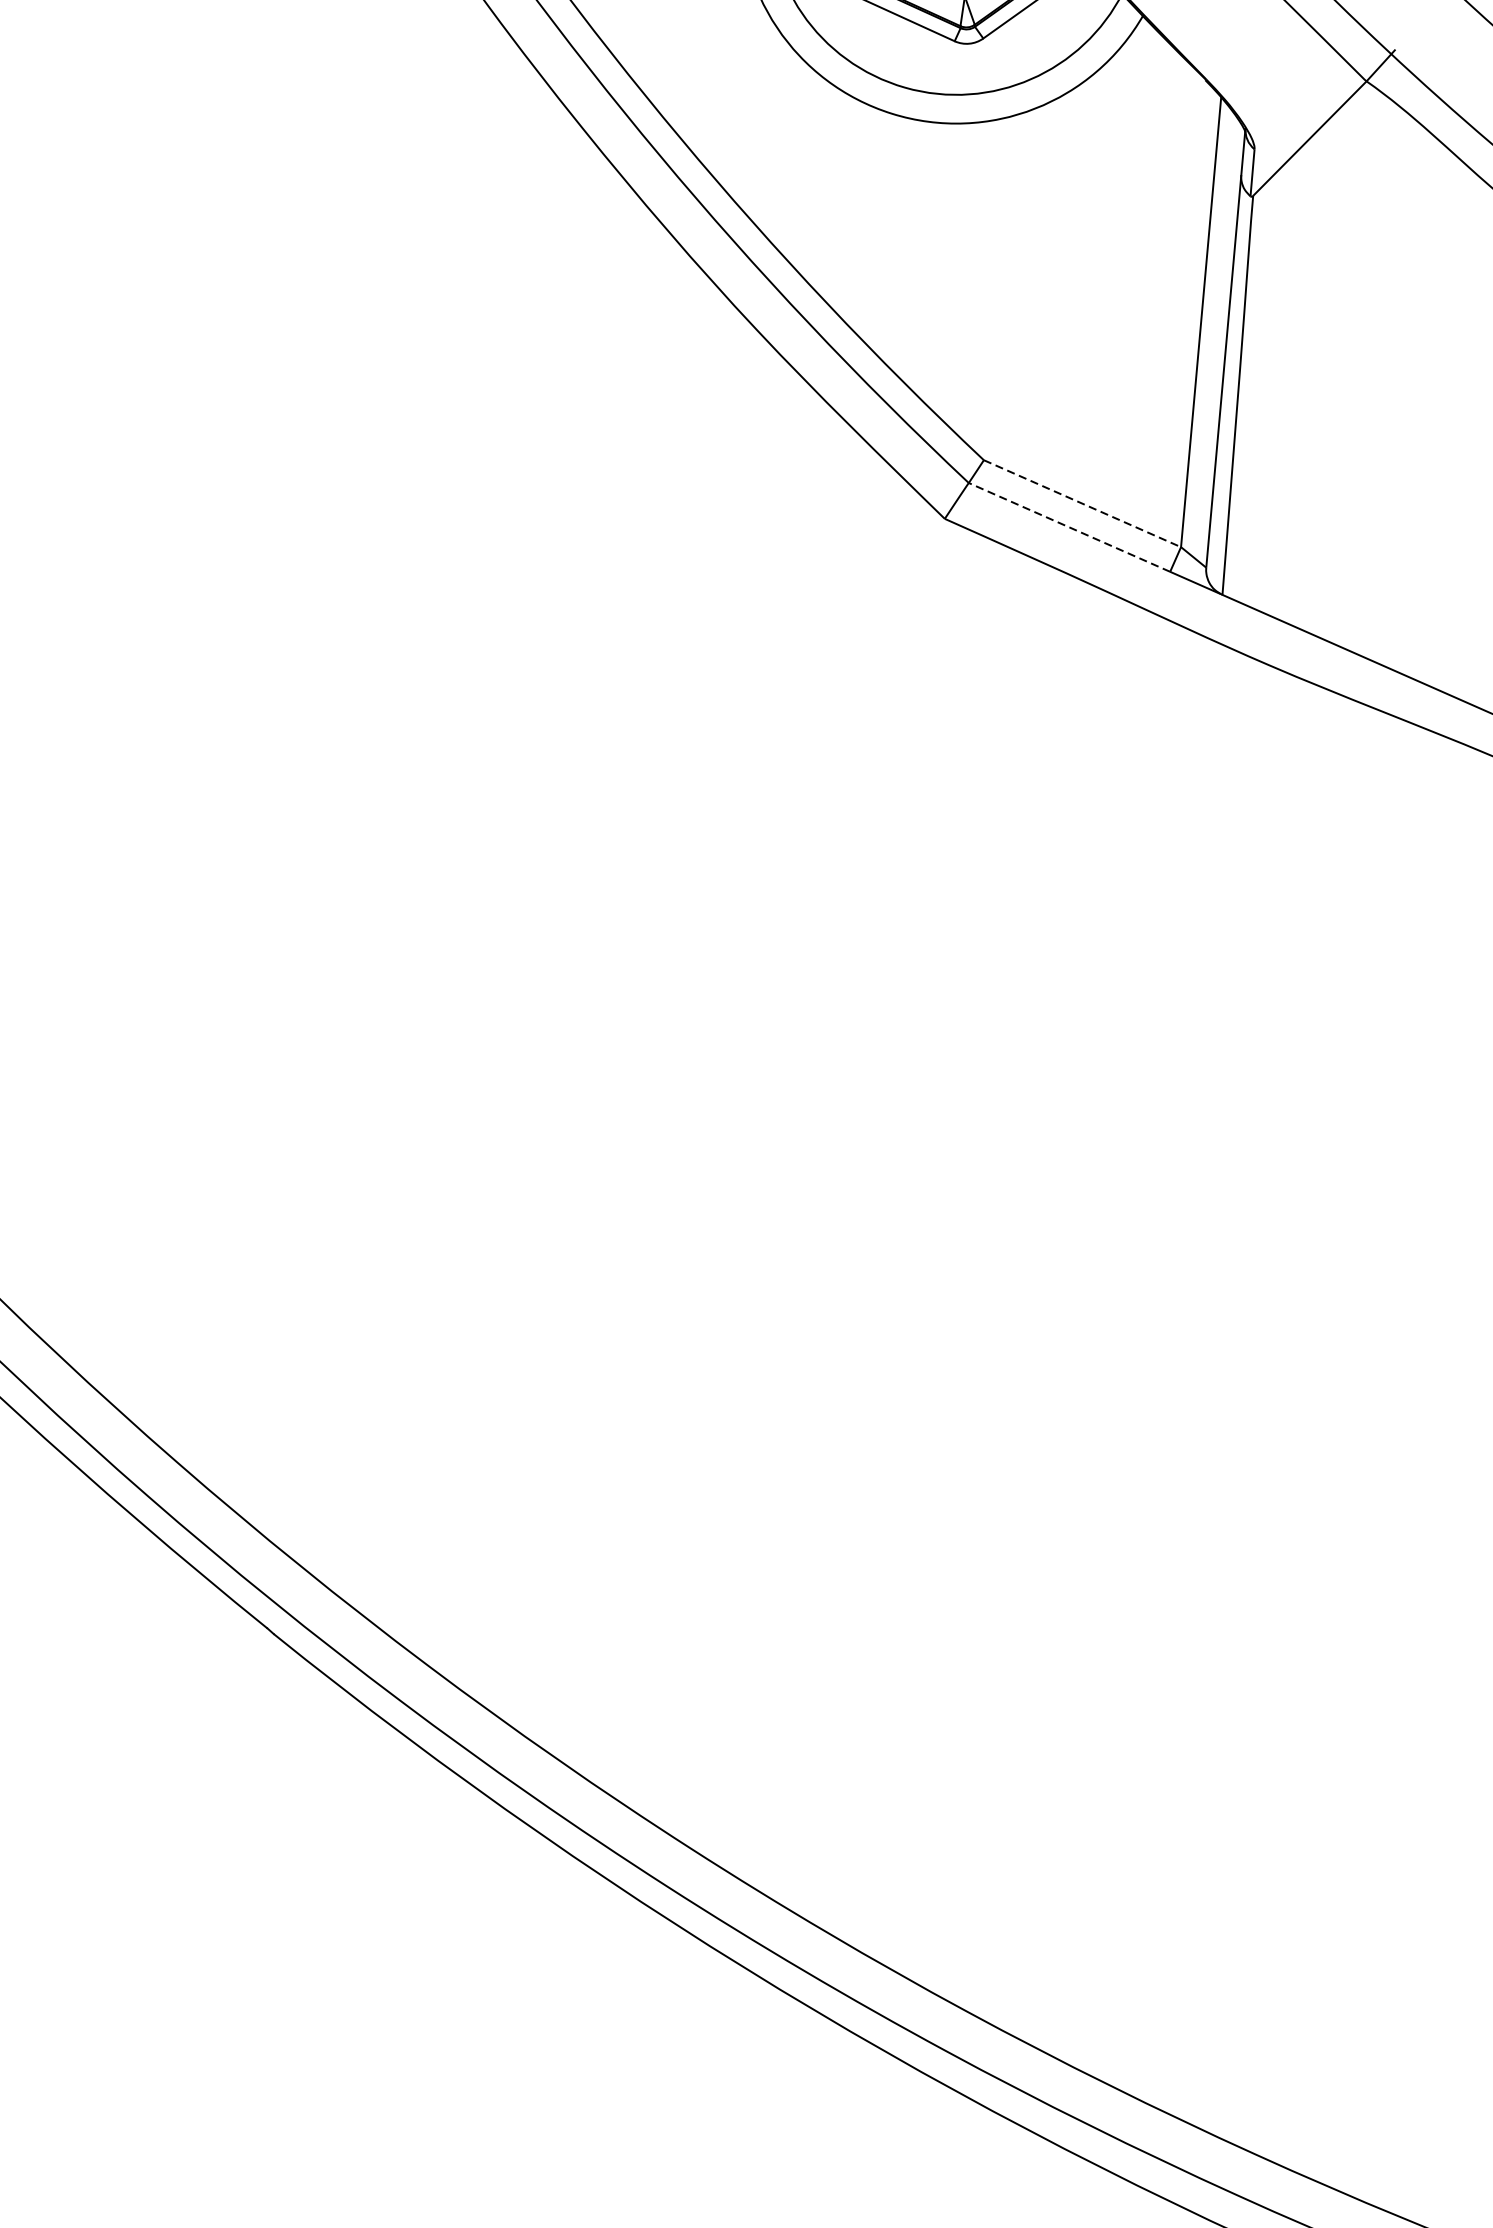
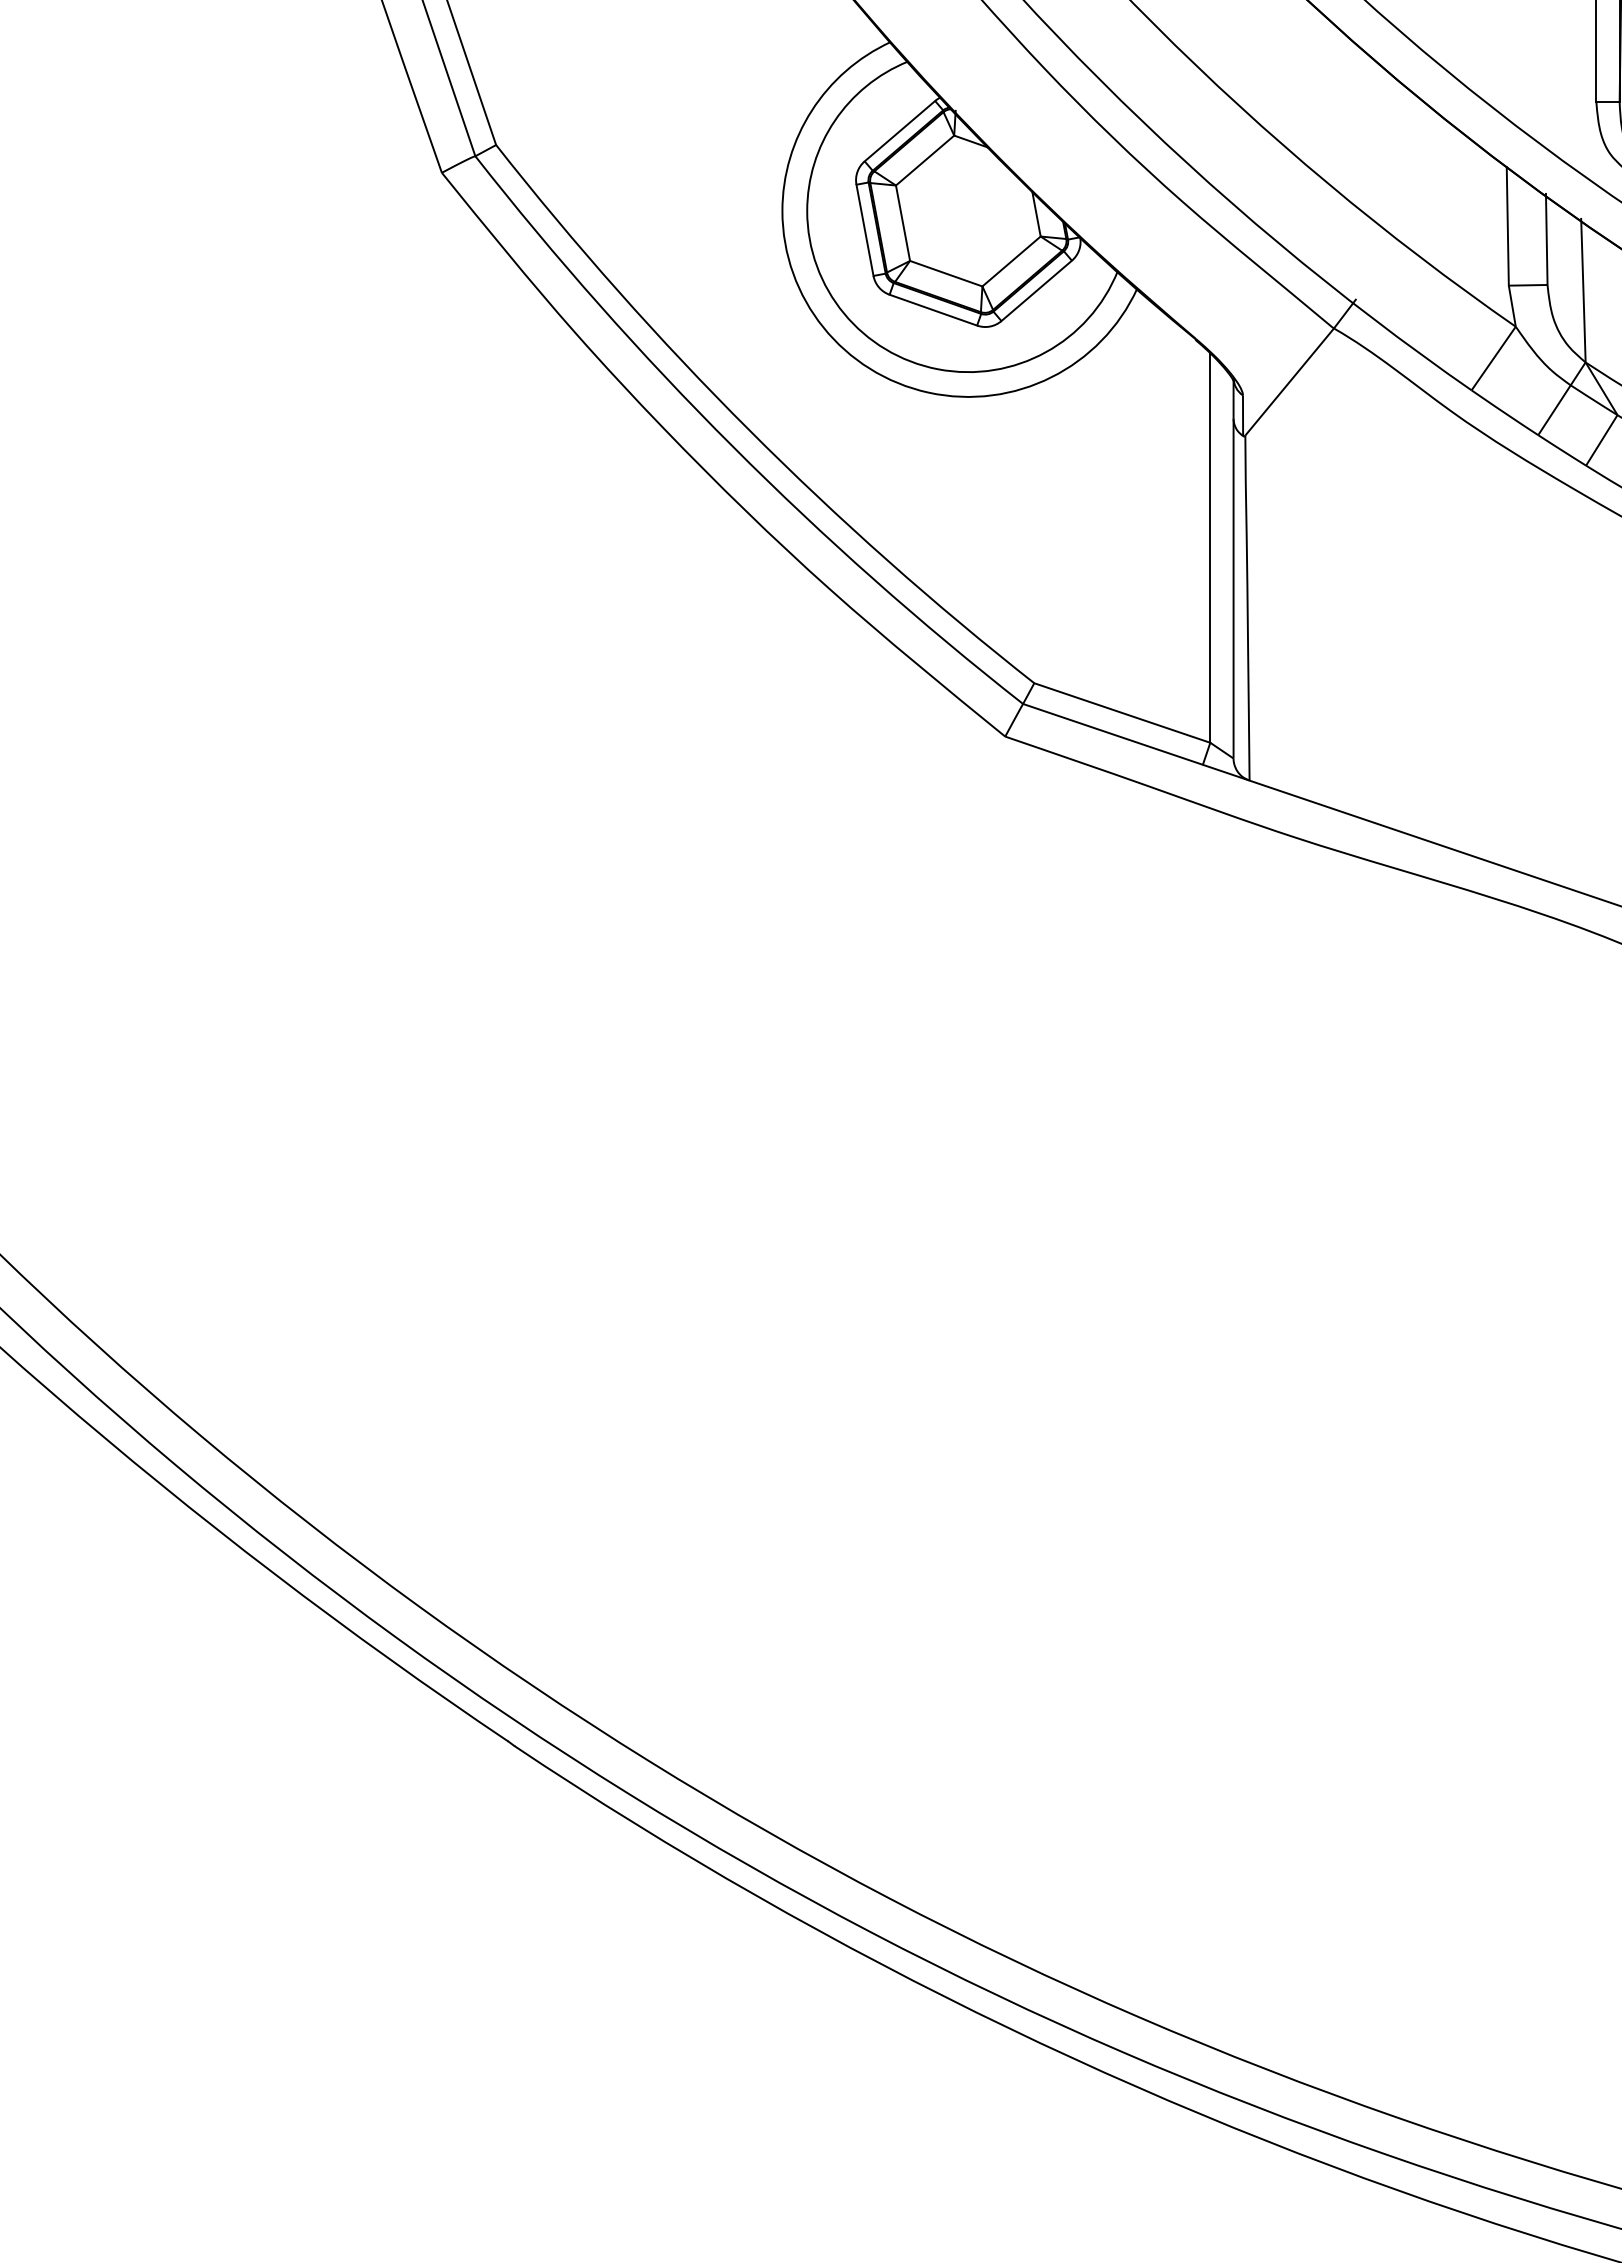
line: (1082, 504) -> (1122, 713), dashed -> solid
line: (1068, 527) -> (1112, 734), dashed -> solid

